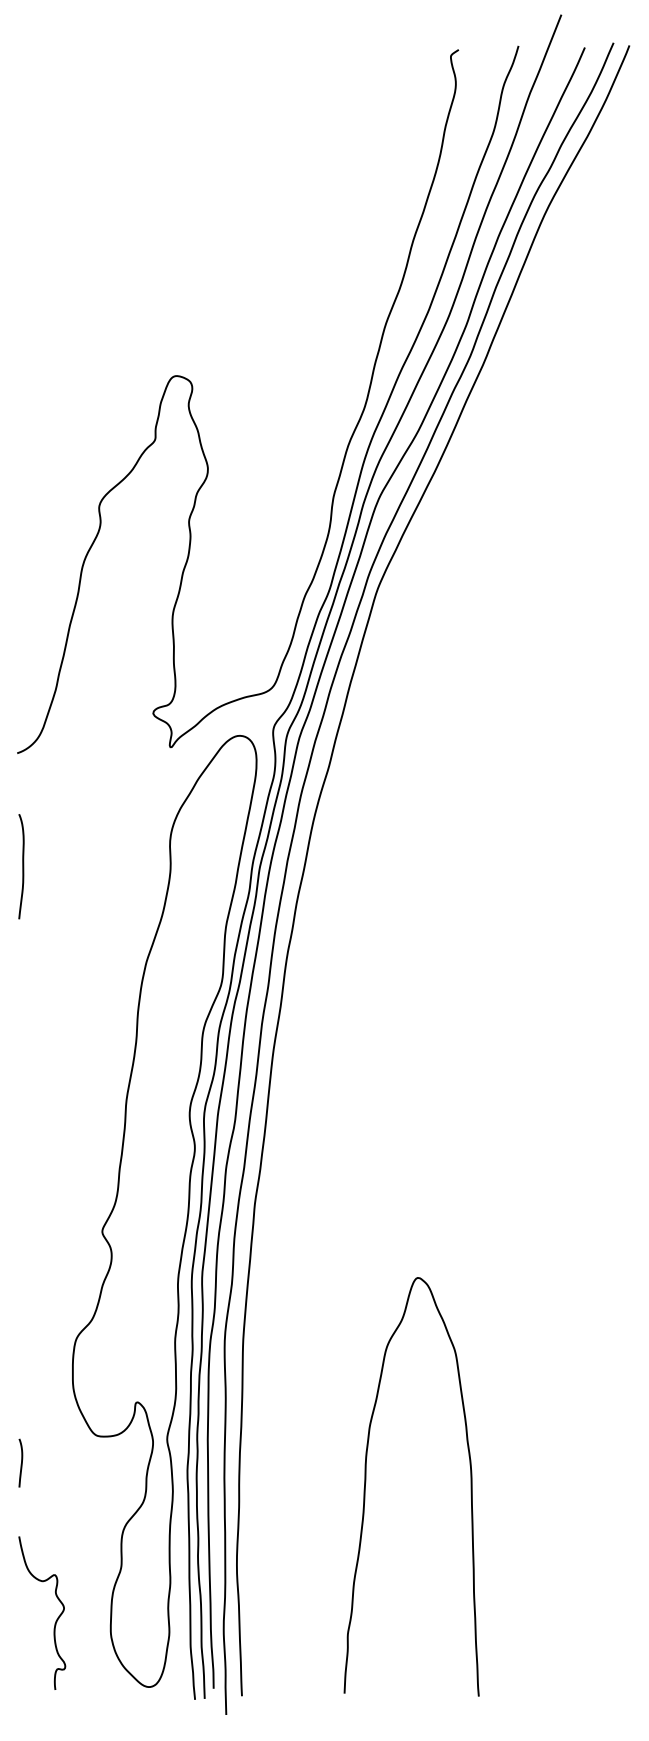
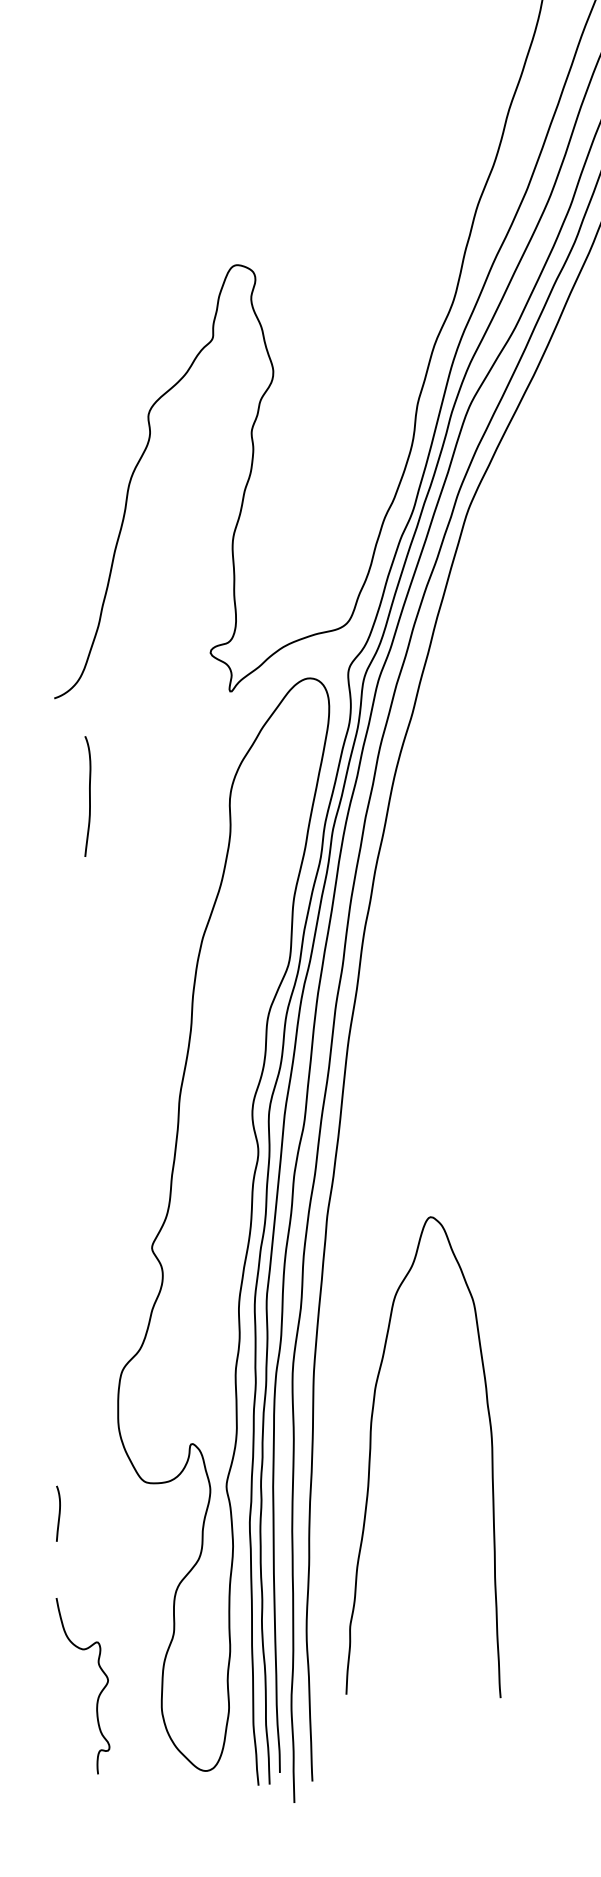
curve: (22, 866) -> (89, 796), moved
curve: (366, 1482) -> (371, 1452), moved

